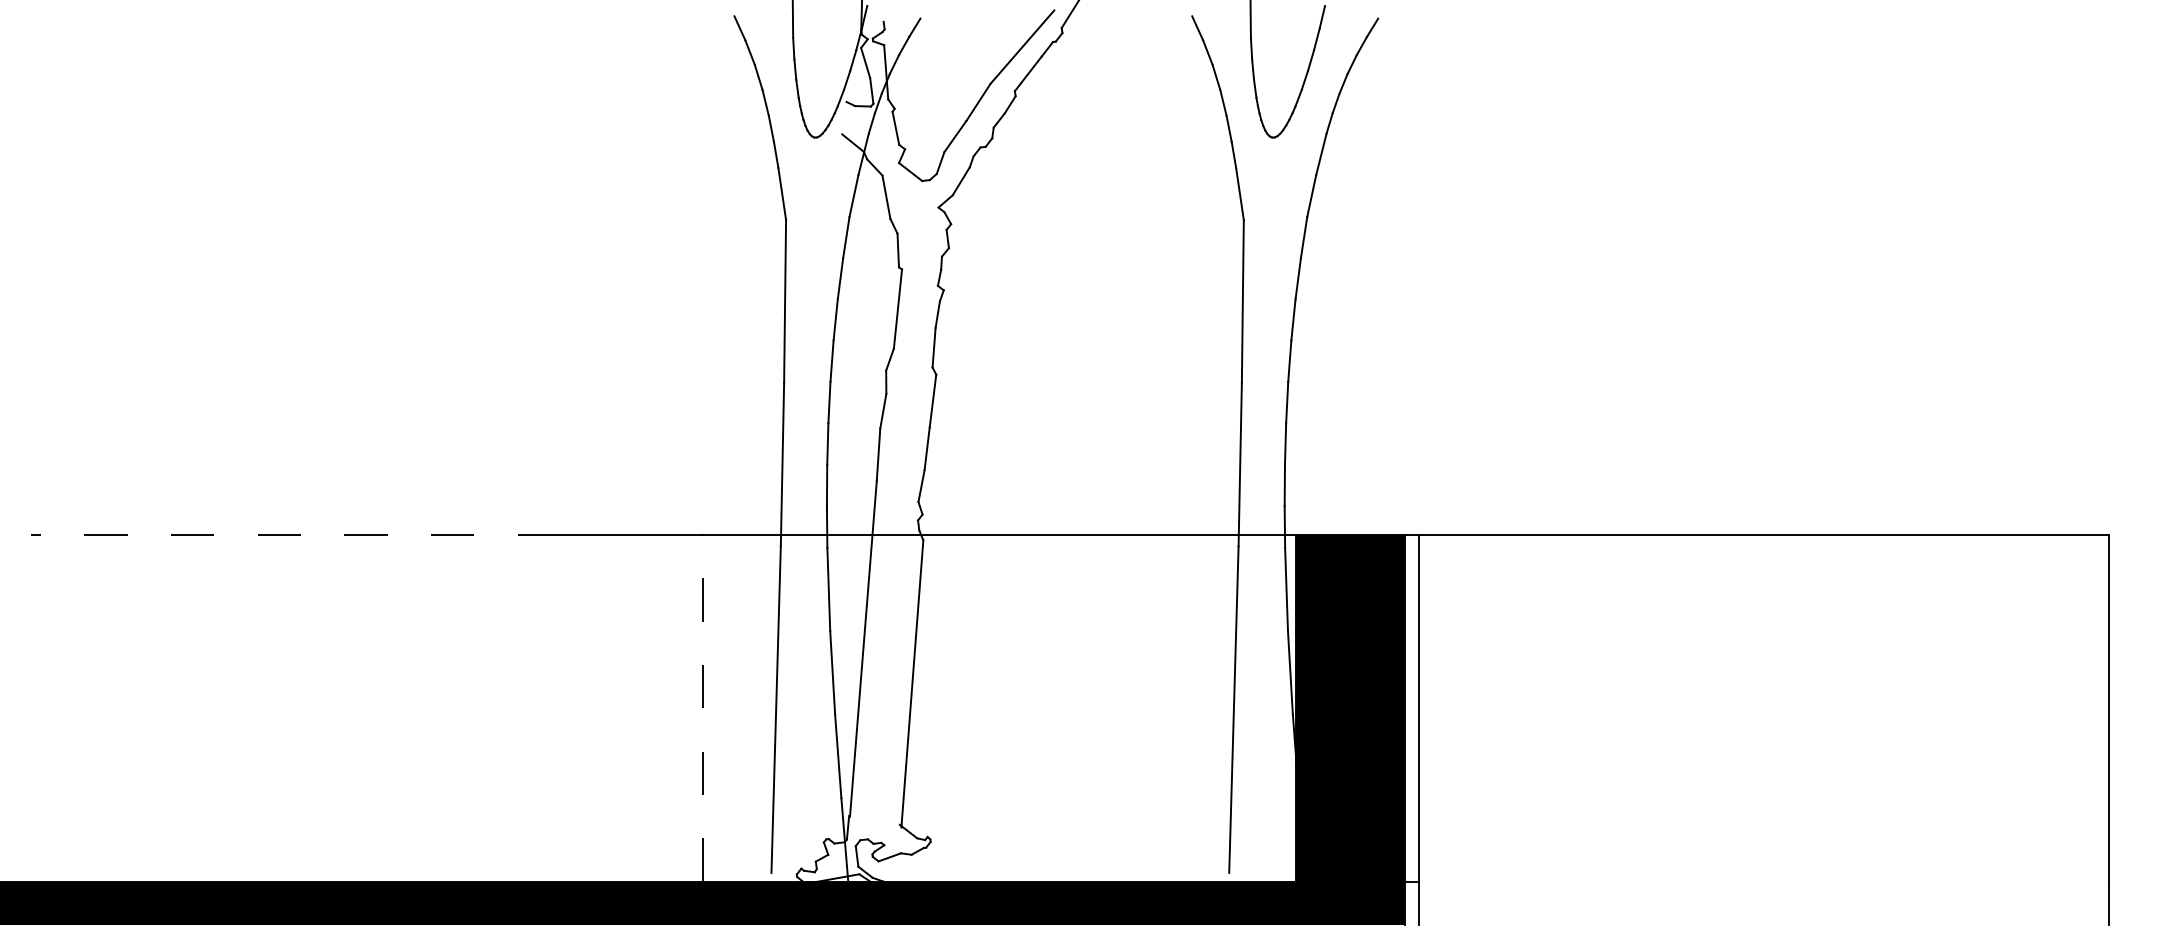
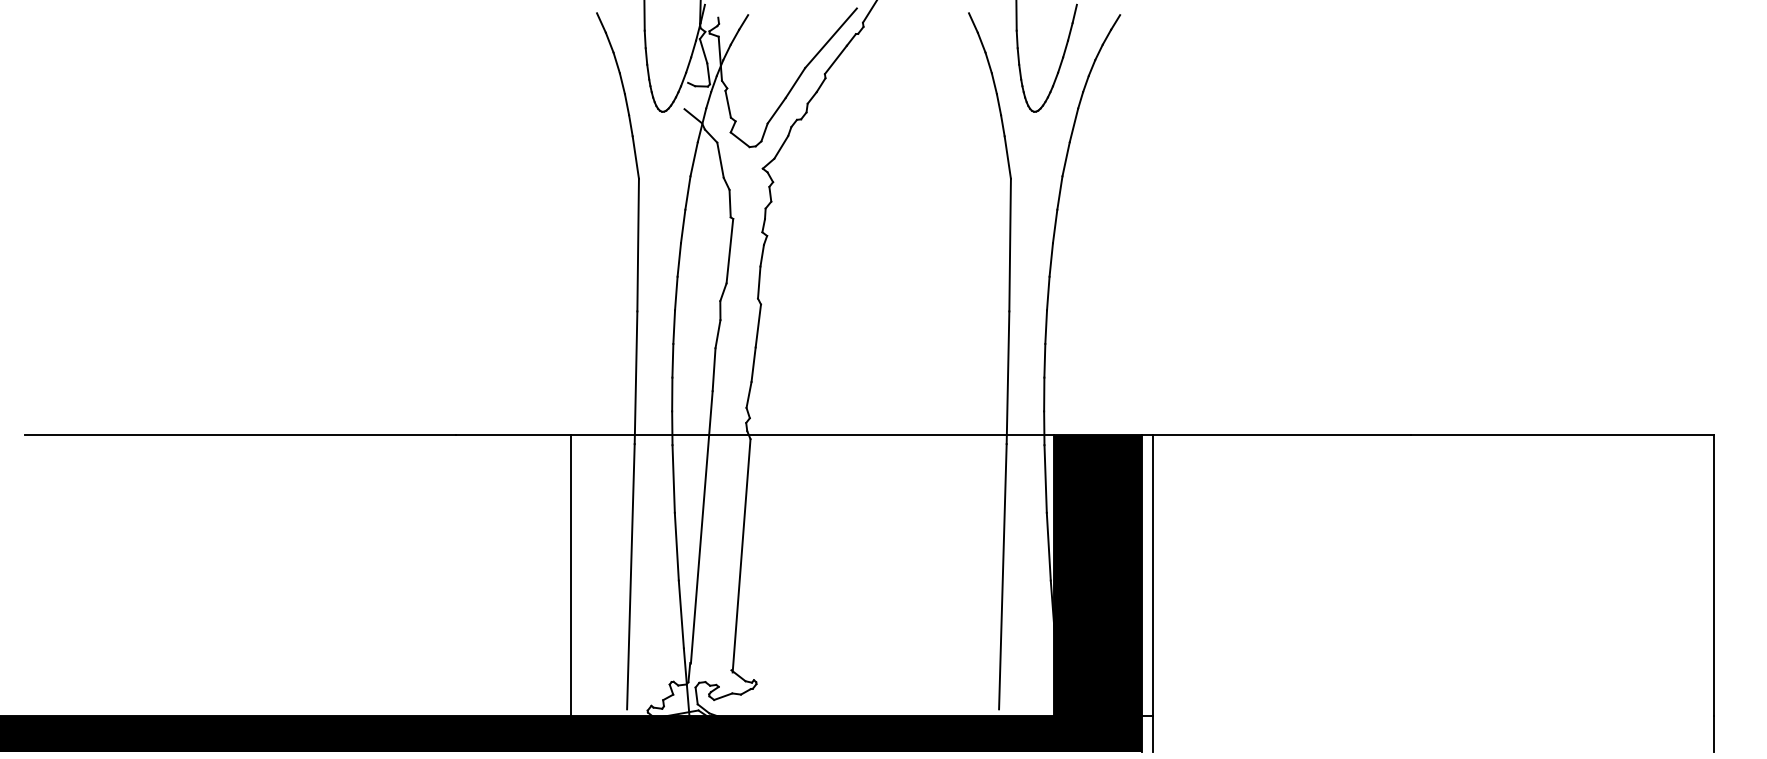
line: (295, 534) -> (240, 434), dashed -> solid
line: (703, 708) -> (571, 575), dashed -> solid

